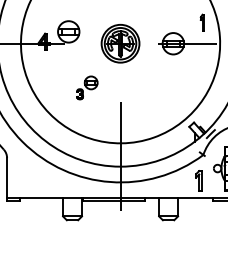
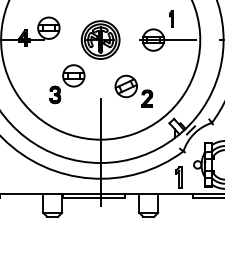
part: (201, 22) -> (170, 18), moved
part: (87, 87) -> (67, 83), size x1.67
part: (153, 94) -> (133, 90), added

